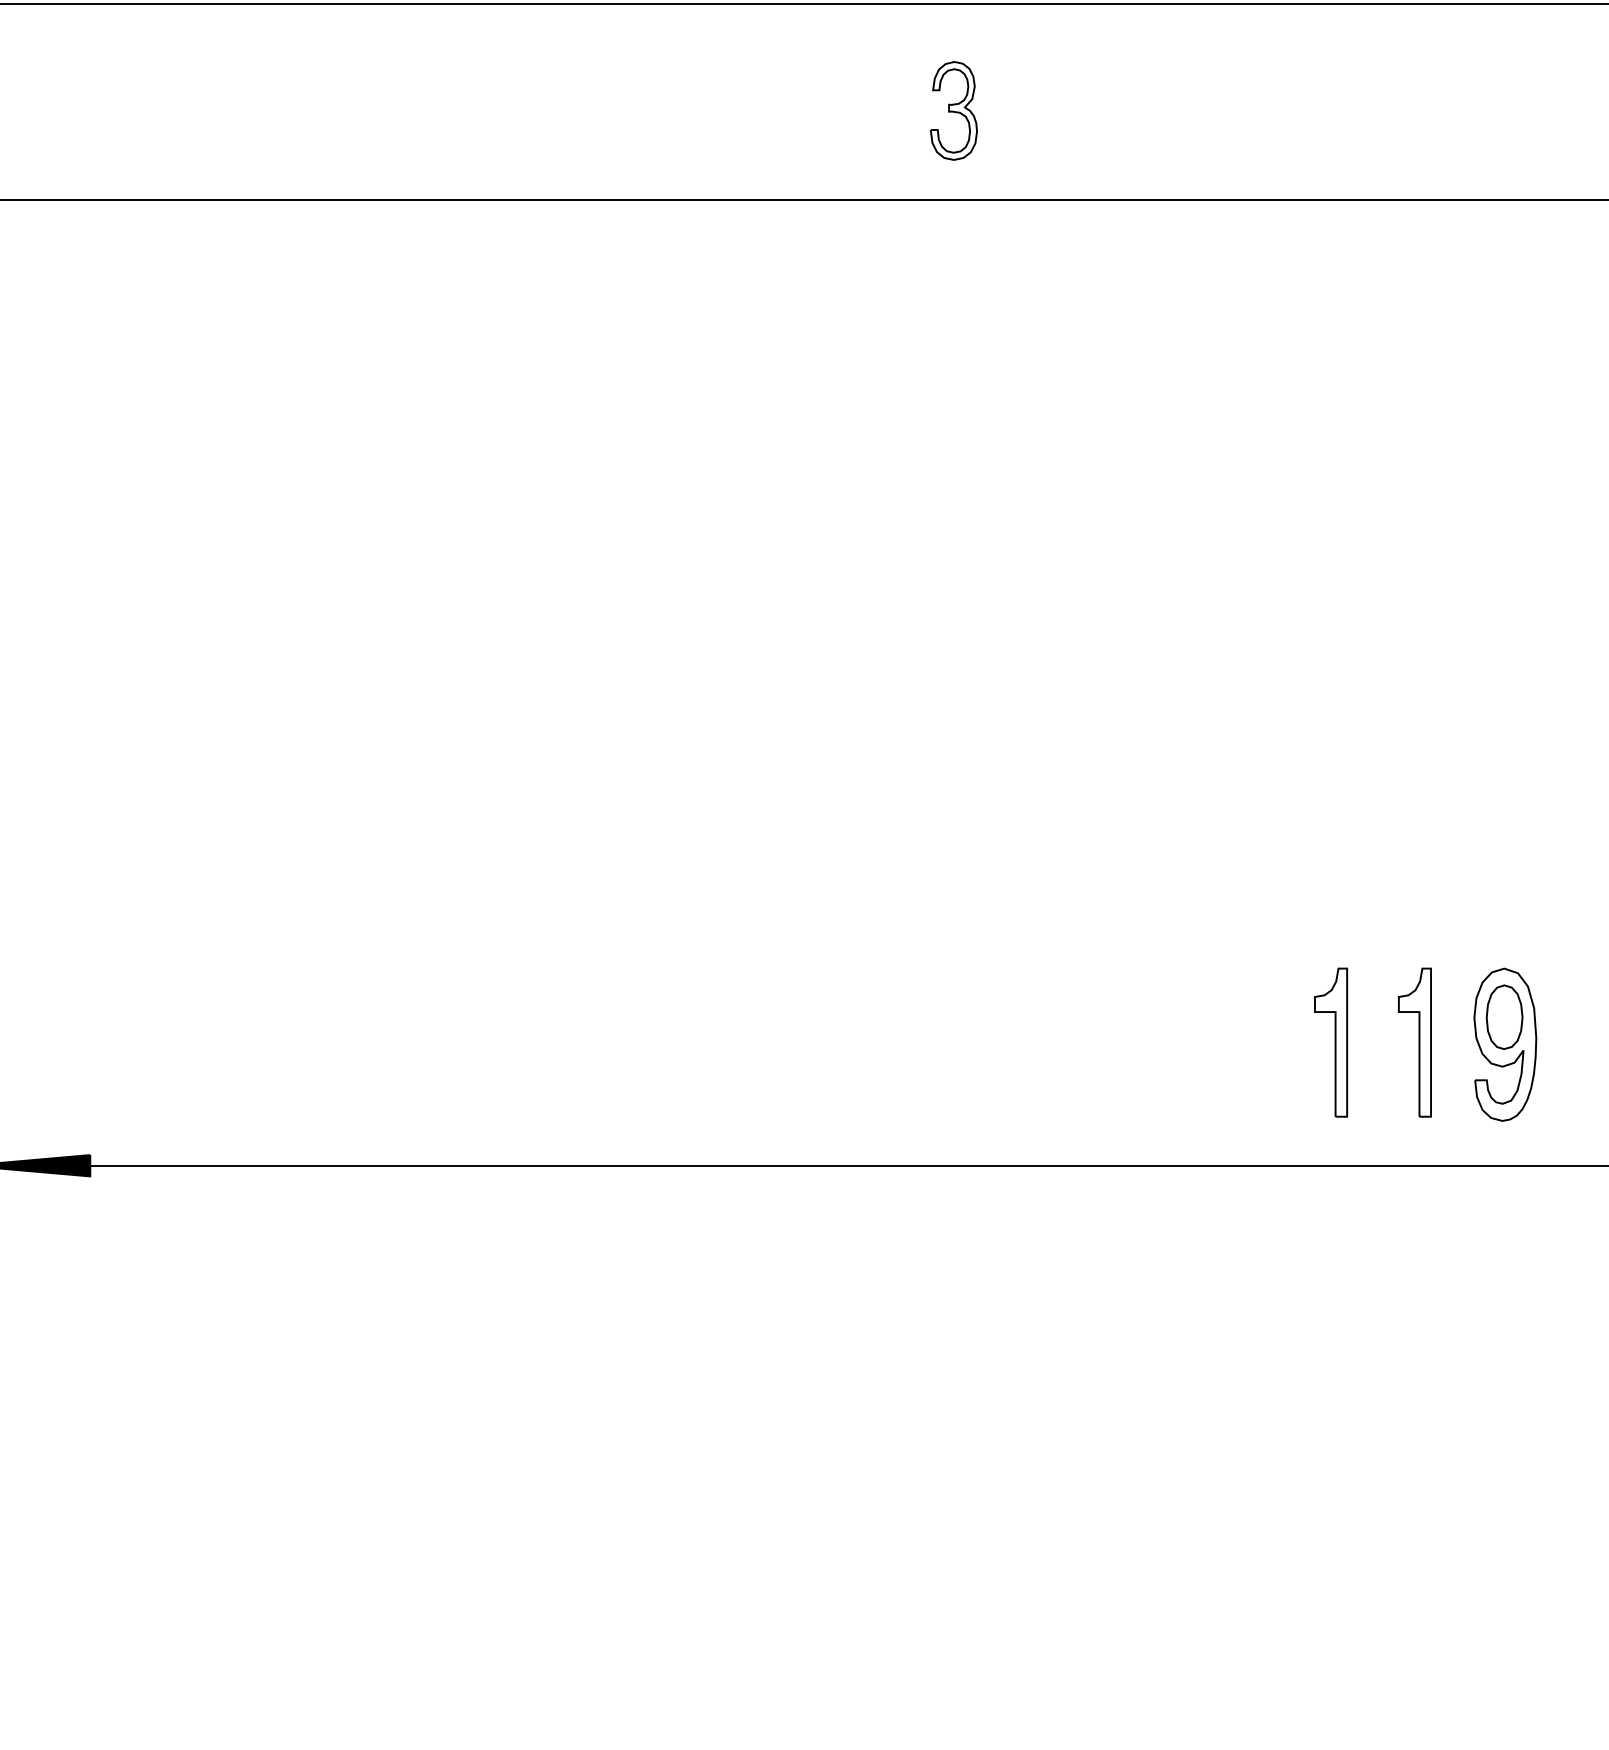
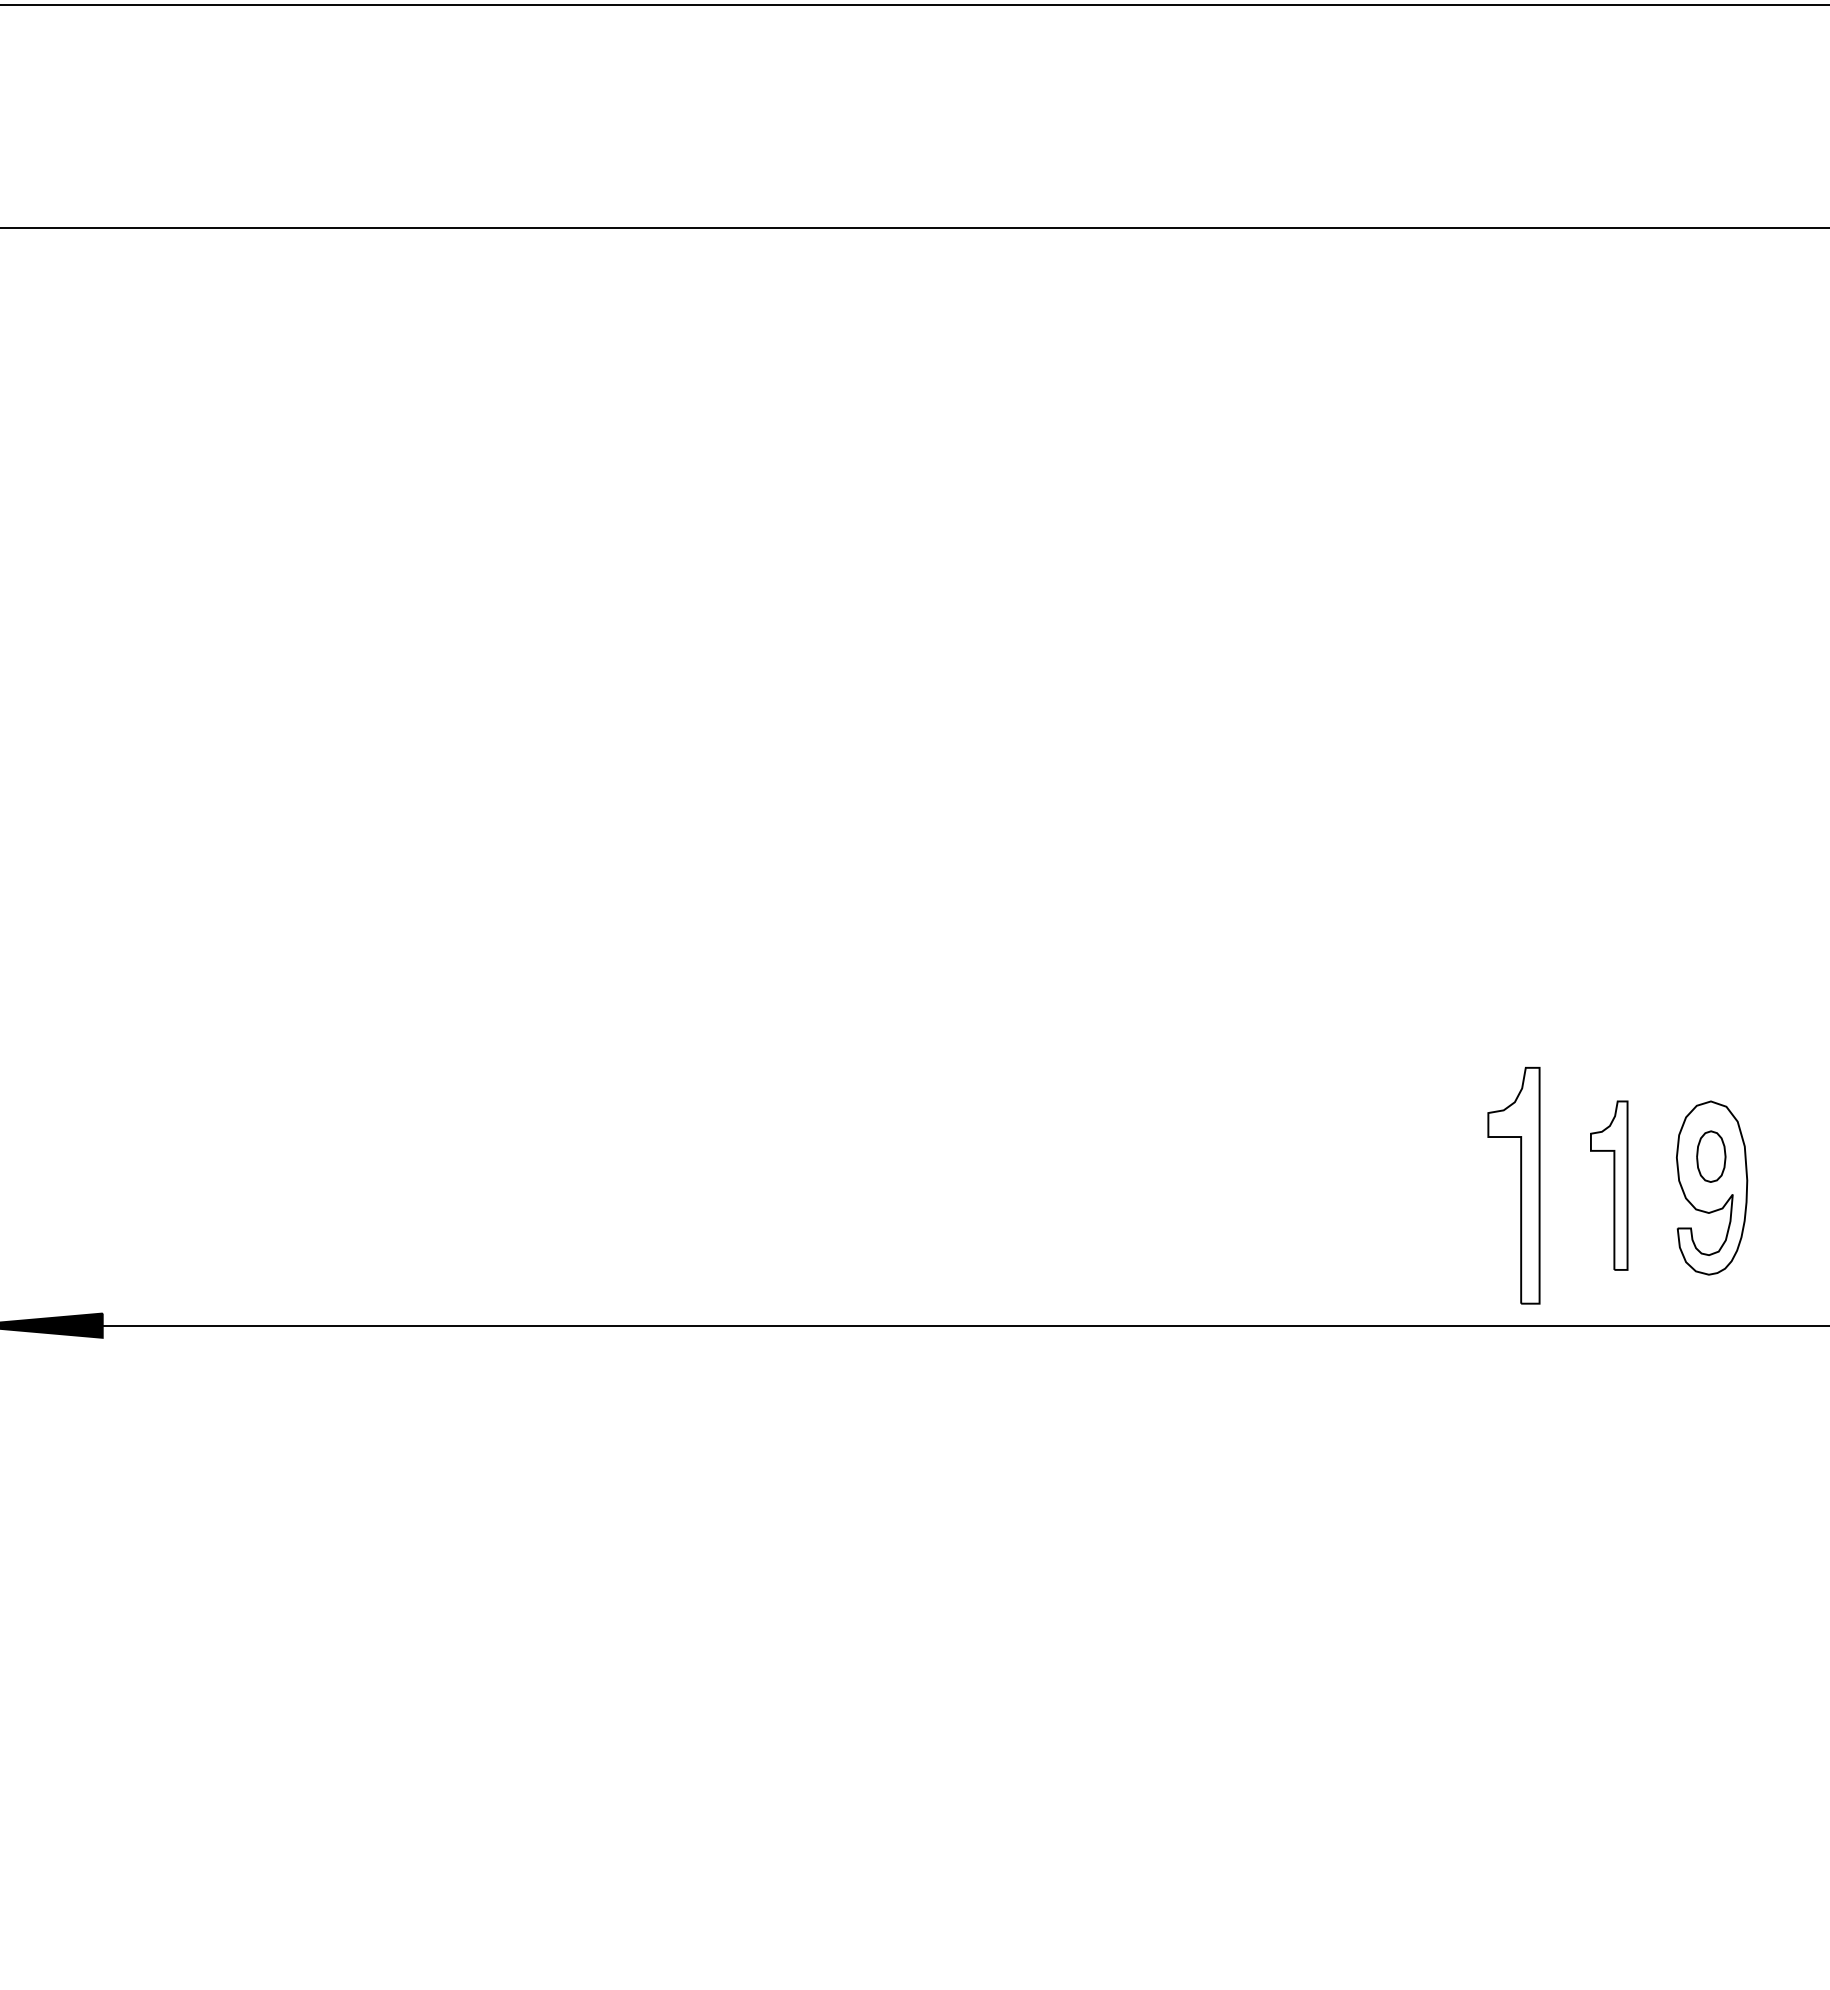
part: (953, 110) -> (1084, 125), removed
part: (1504, 1017) -> (1711, 1156), size x0.7
part: (1330, 1042) -> (1513, 1185), size x1.4

